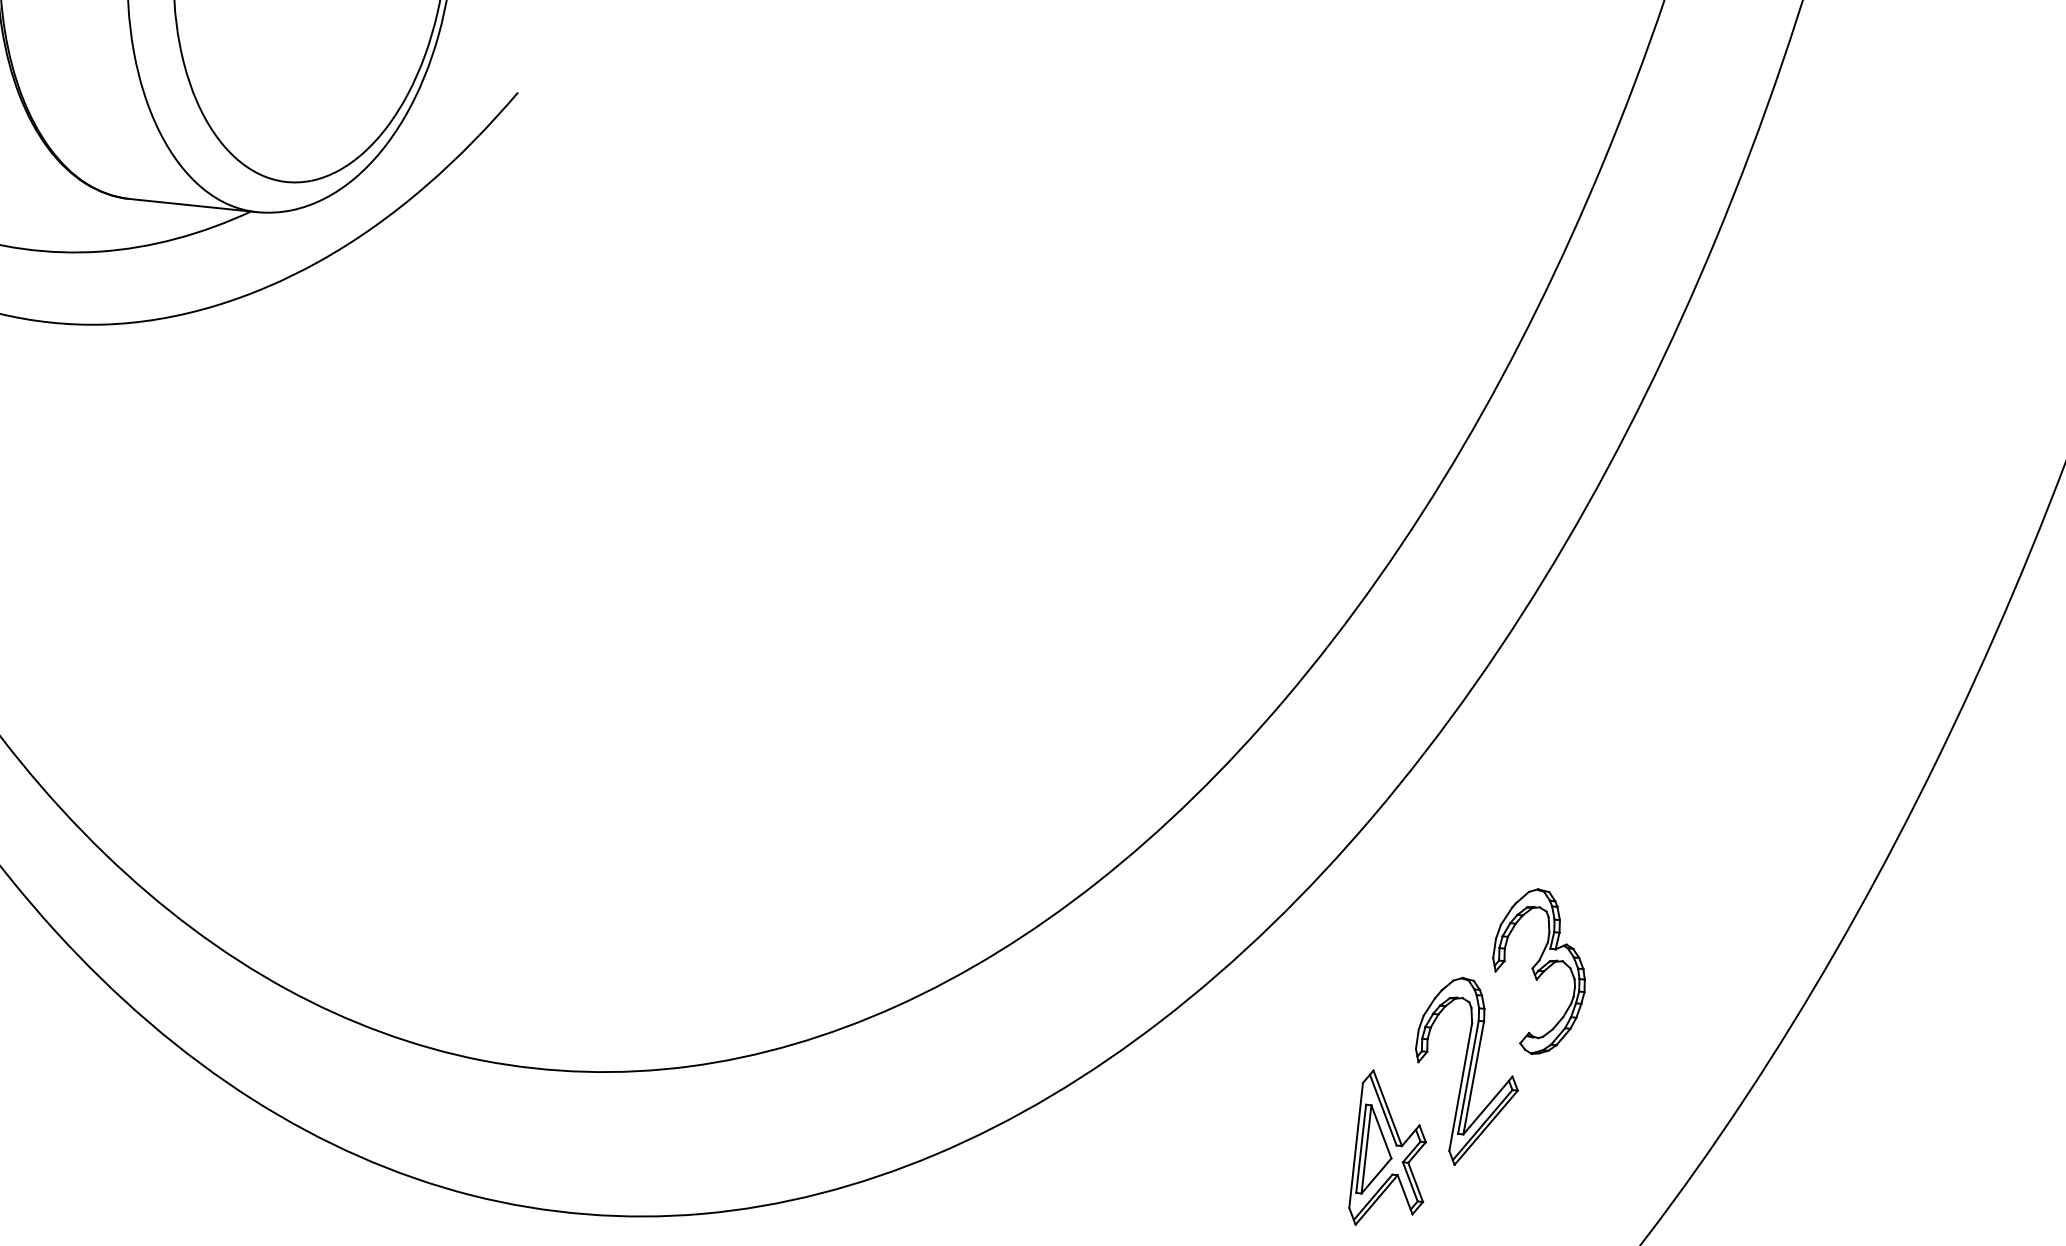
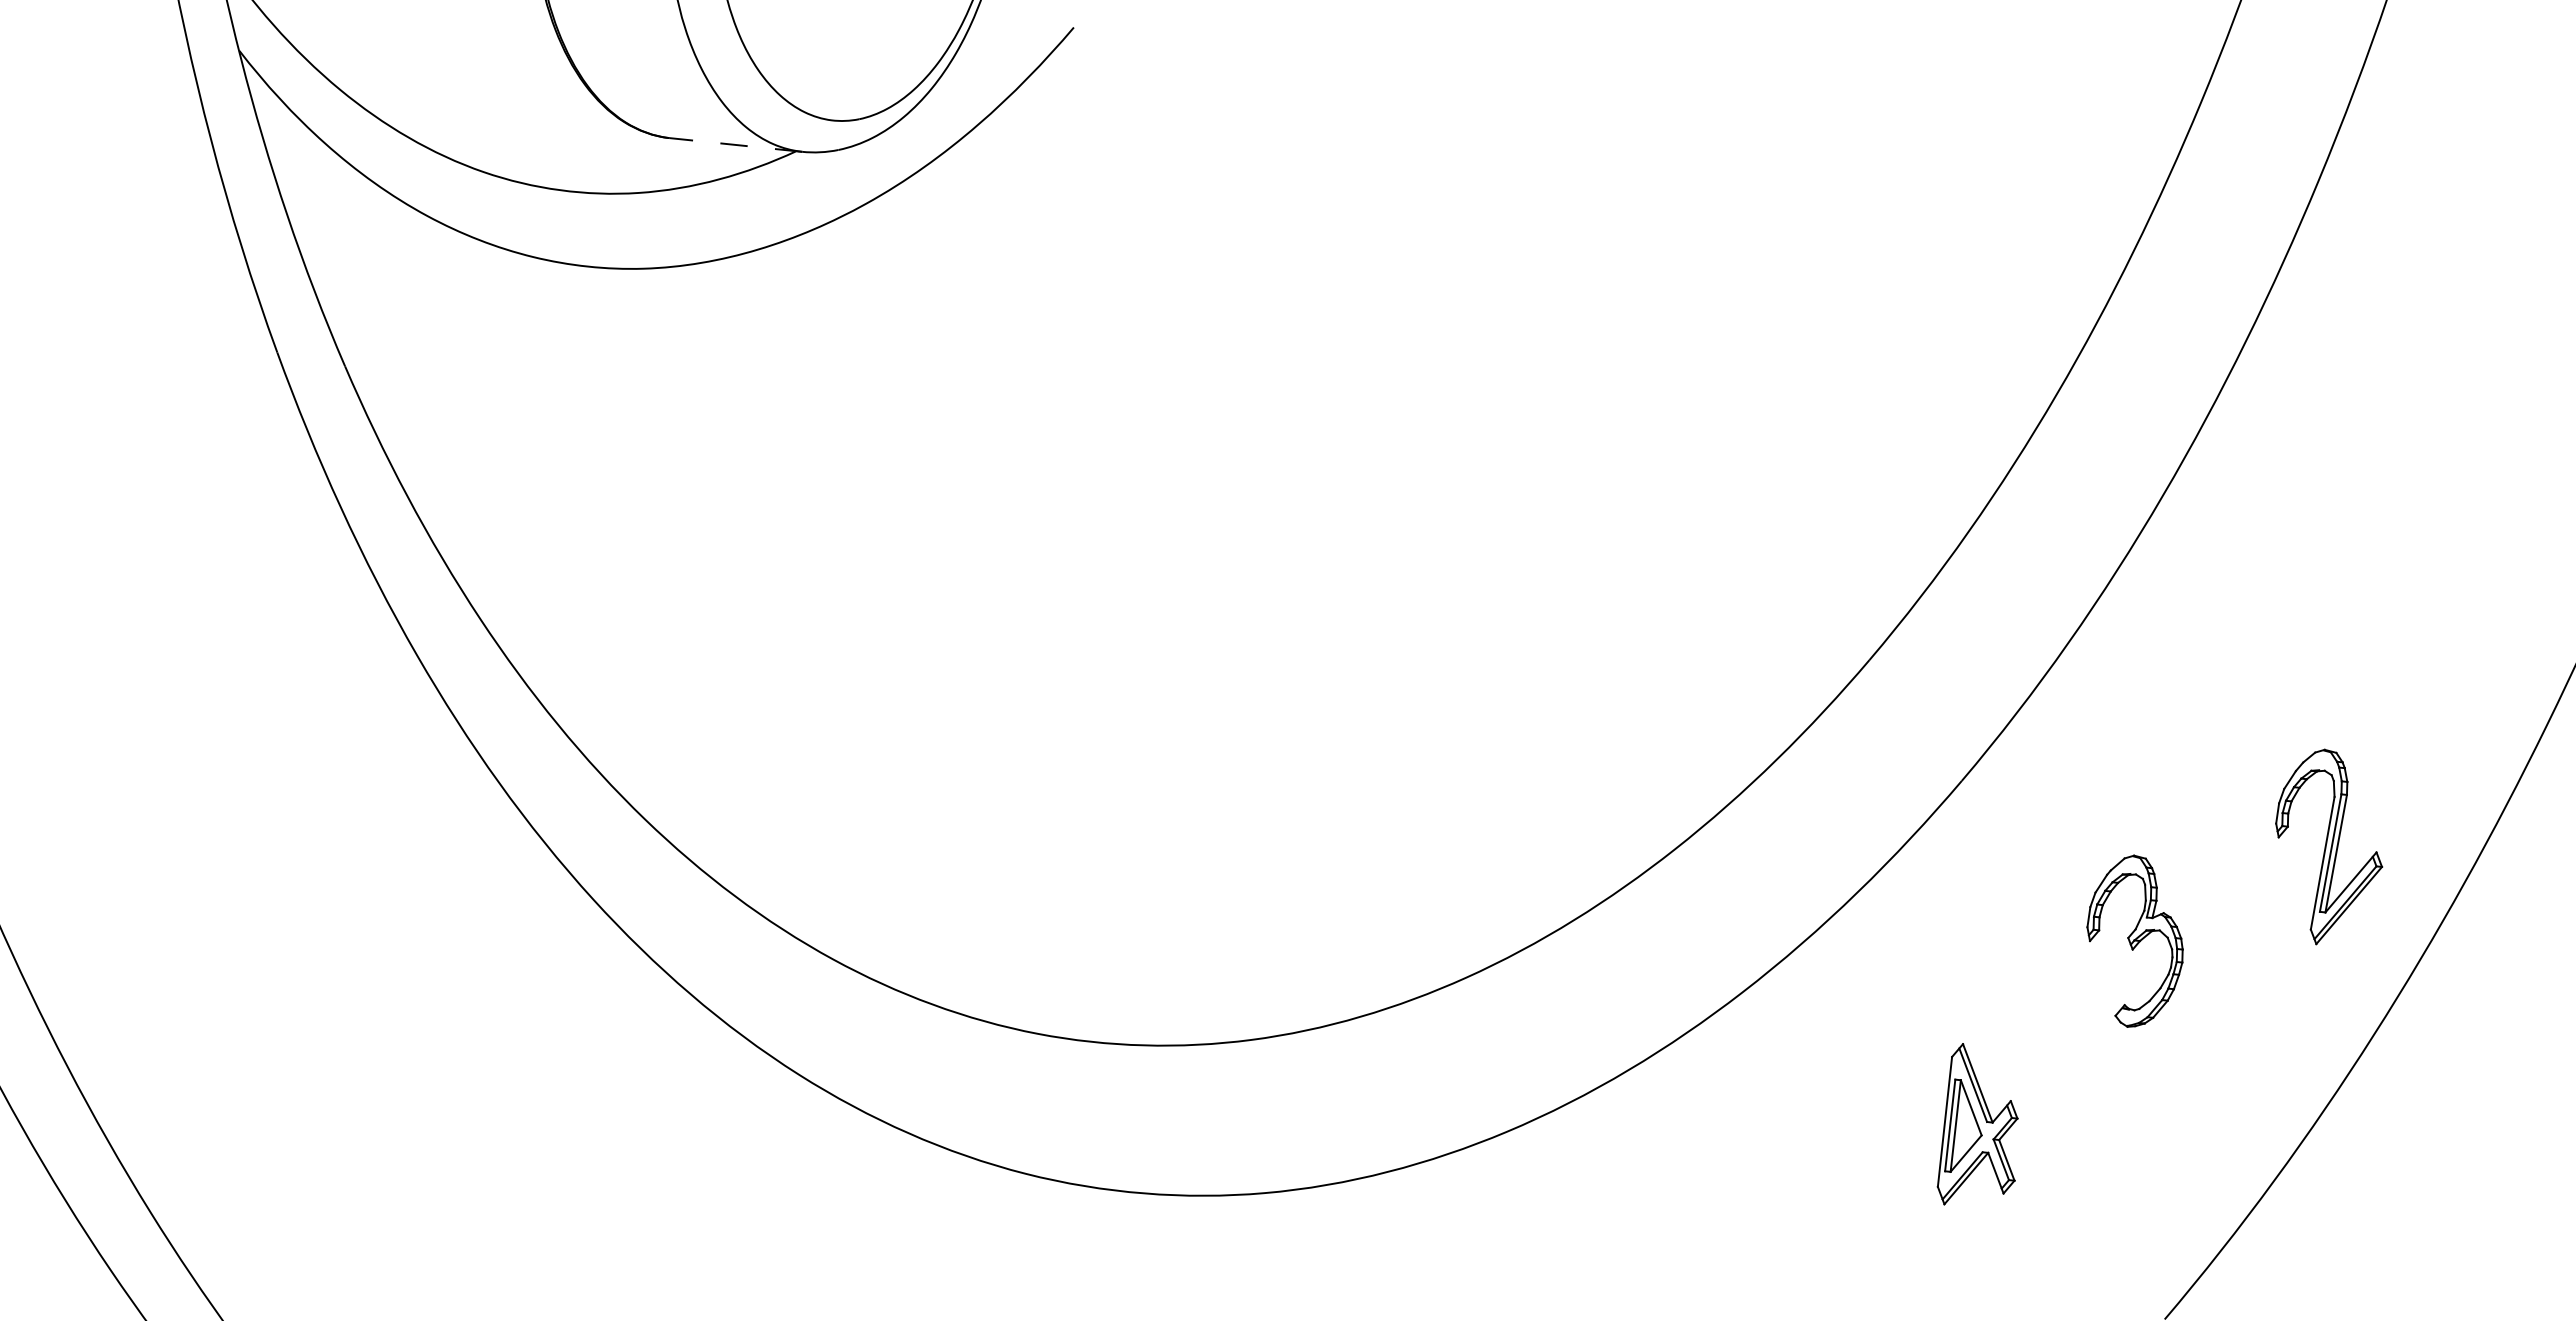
line: (192, 205) -> (735, 144), solid -> dashed
part: (1467, 1070) -> (2329, 846), moved

